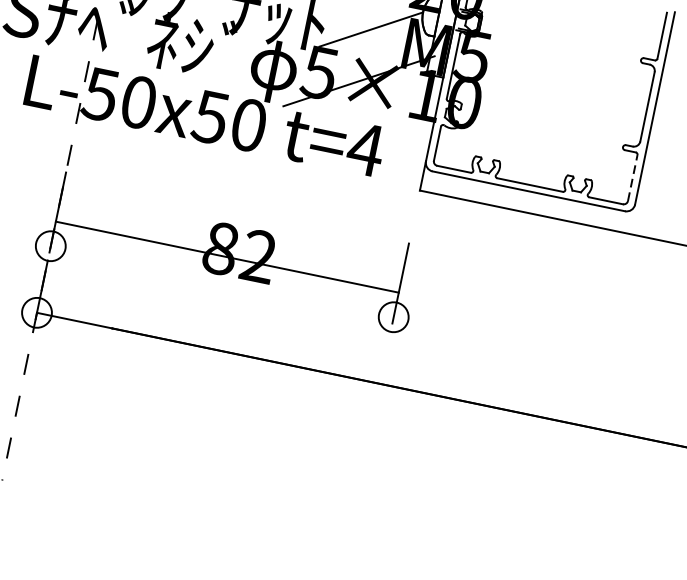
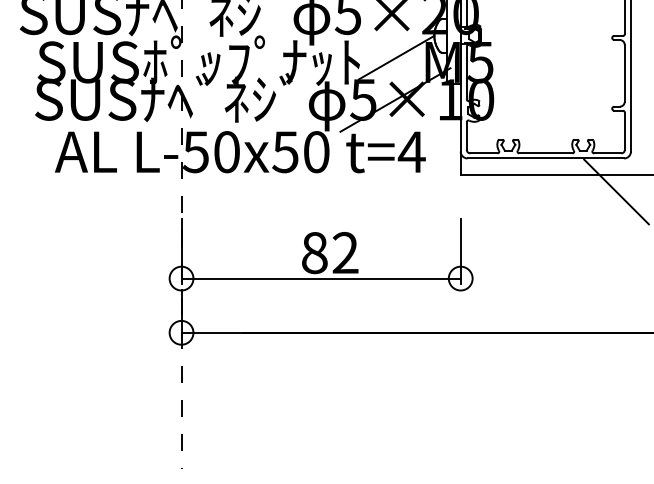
line: (632, 178) -> (624, 131), dashed -> solid
line: (607, 249) -> (616, 191), added
line: (226, 256) -> (320, 278), moved

